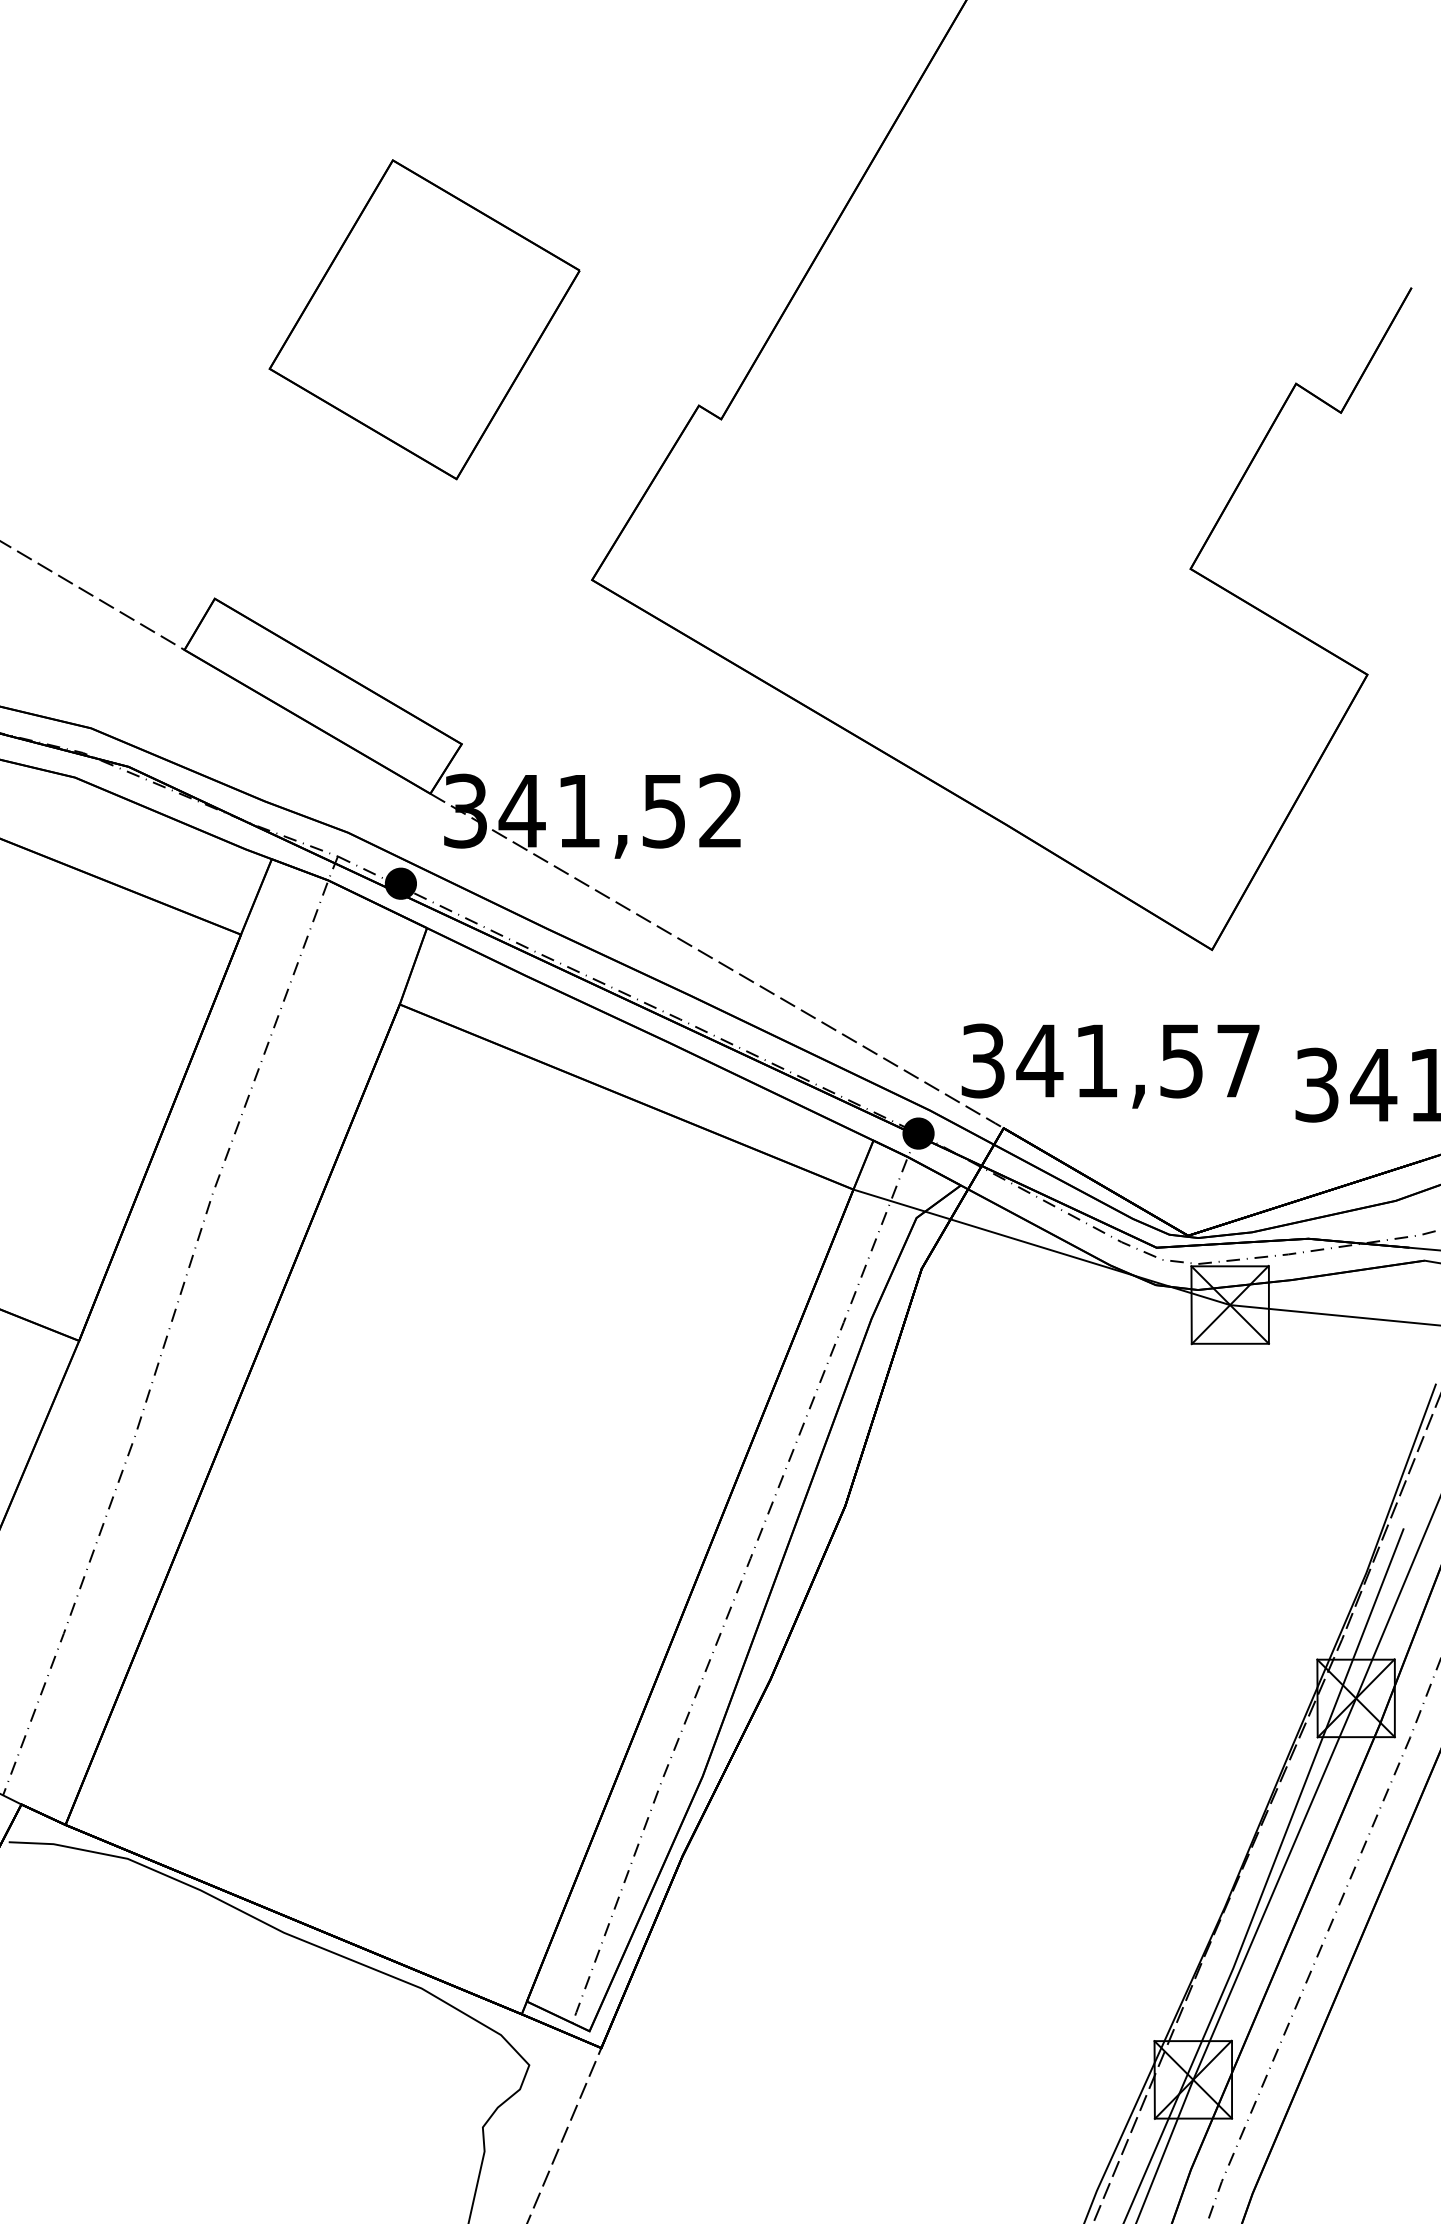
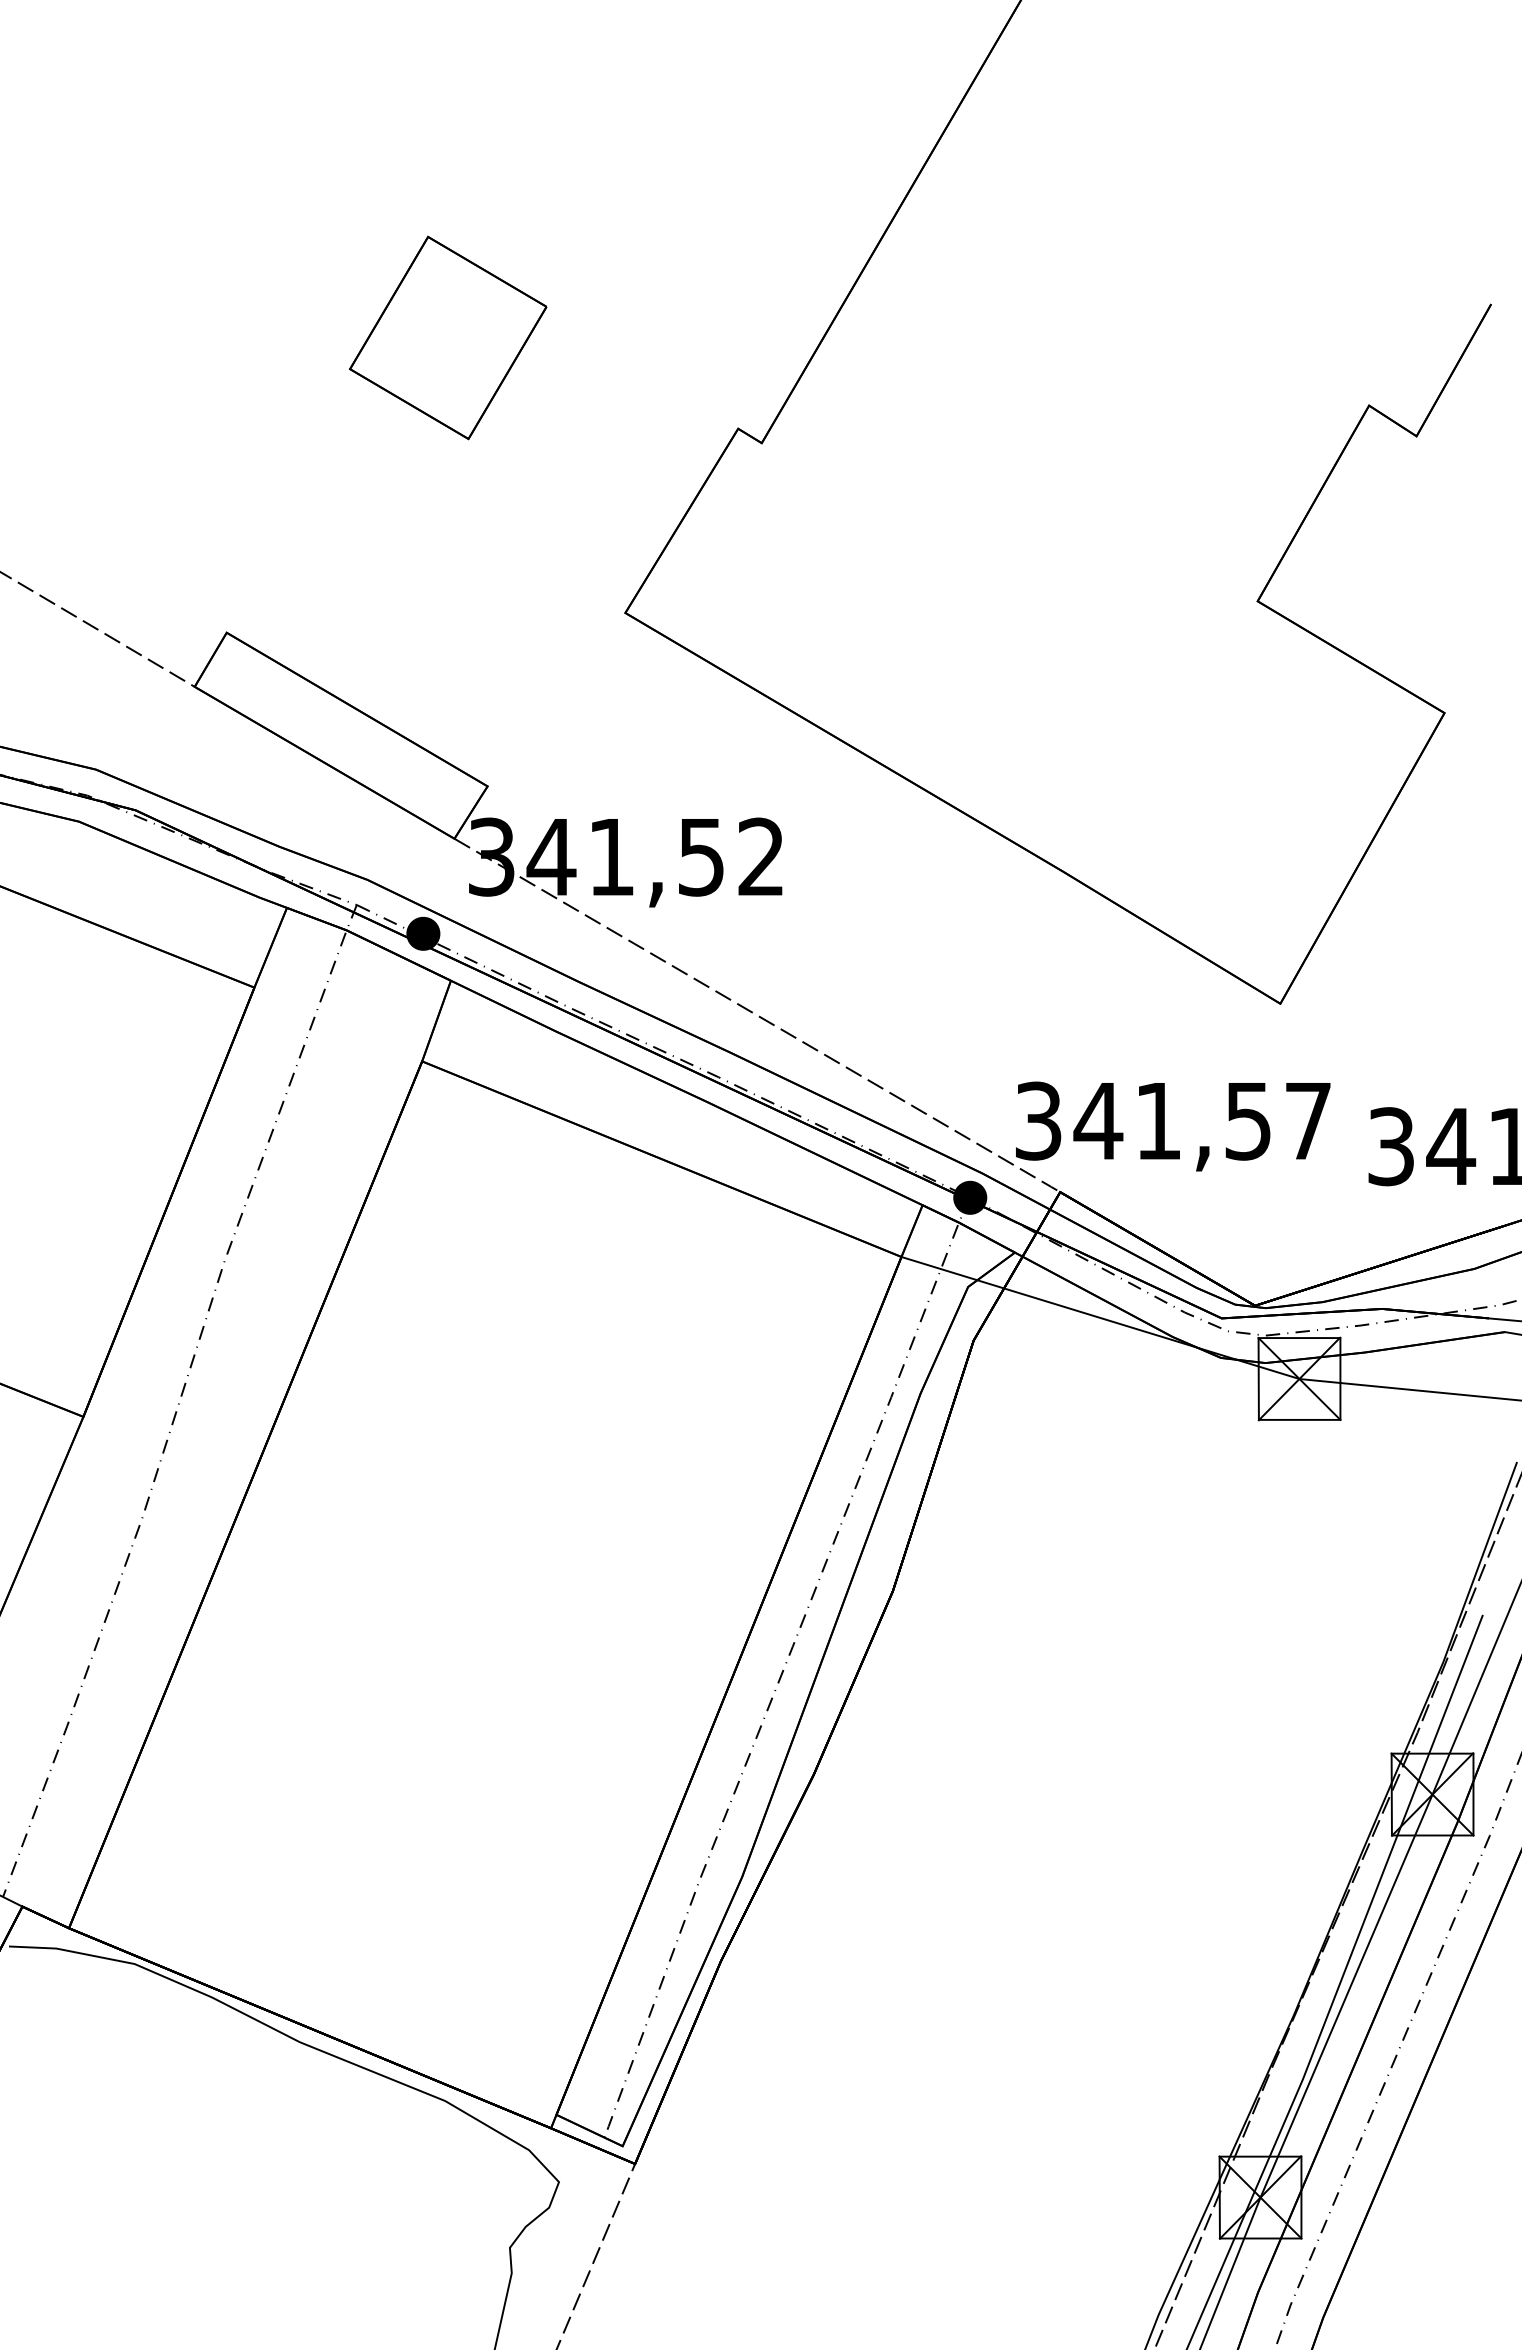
part: (423, 319) -> (447, 337), size x0.6

